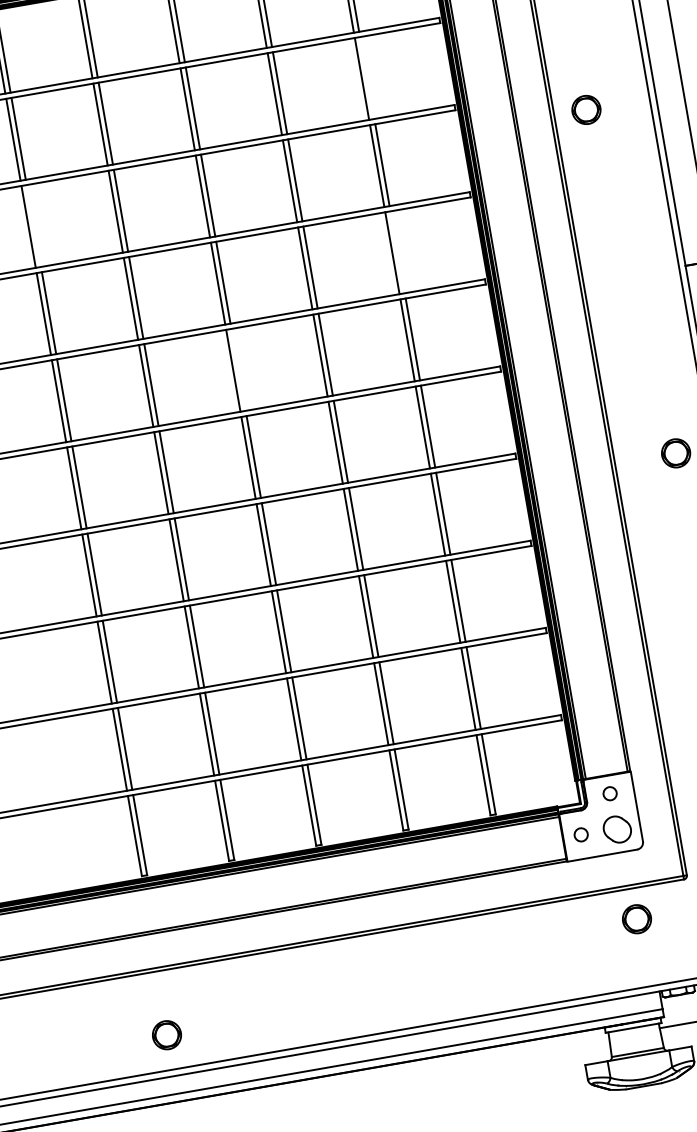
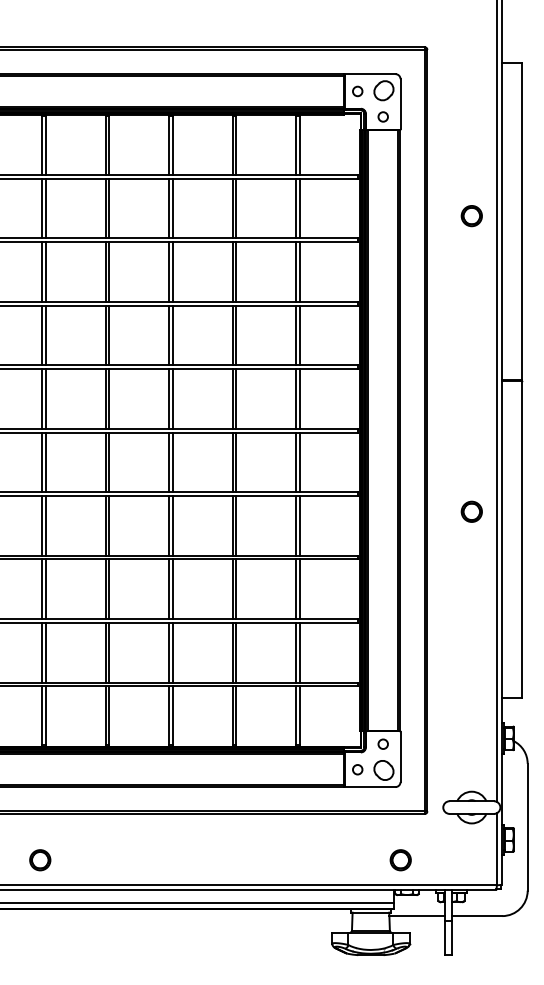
line: (366, 78) -> (299, 208), added
part: (586, 110) -> (471, 216), moved
line: (34, 225) -> (46, 271), added
line: (397, 252) -> (299, 335), added
line: (237, 369) -> (172, 398), added
part: (636, 919) -> (400, 860), moved

